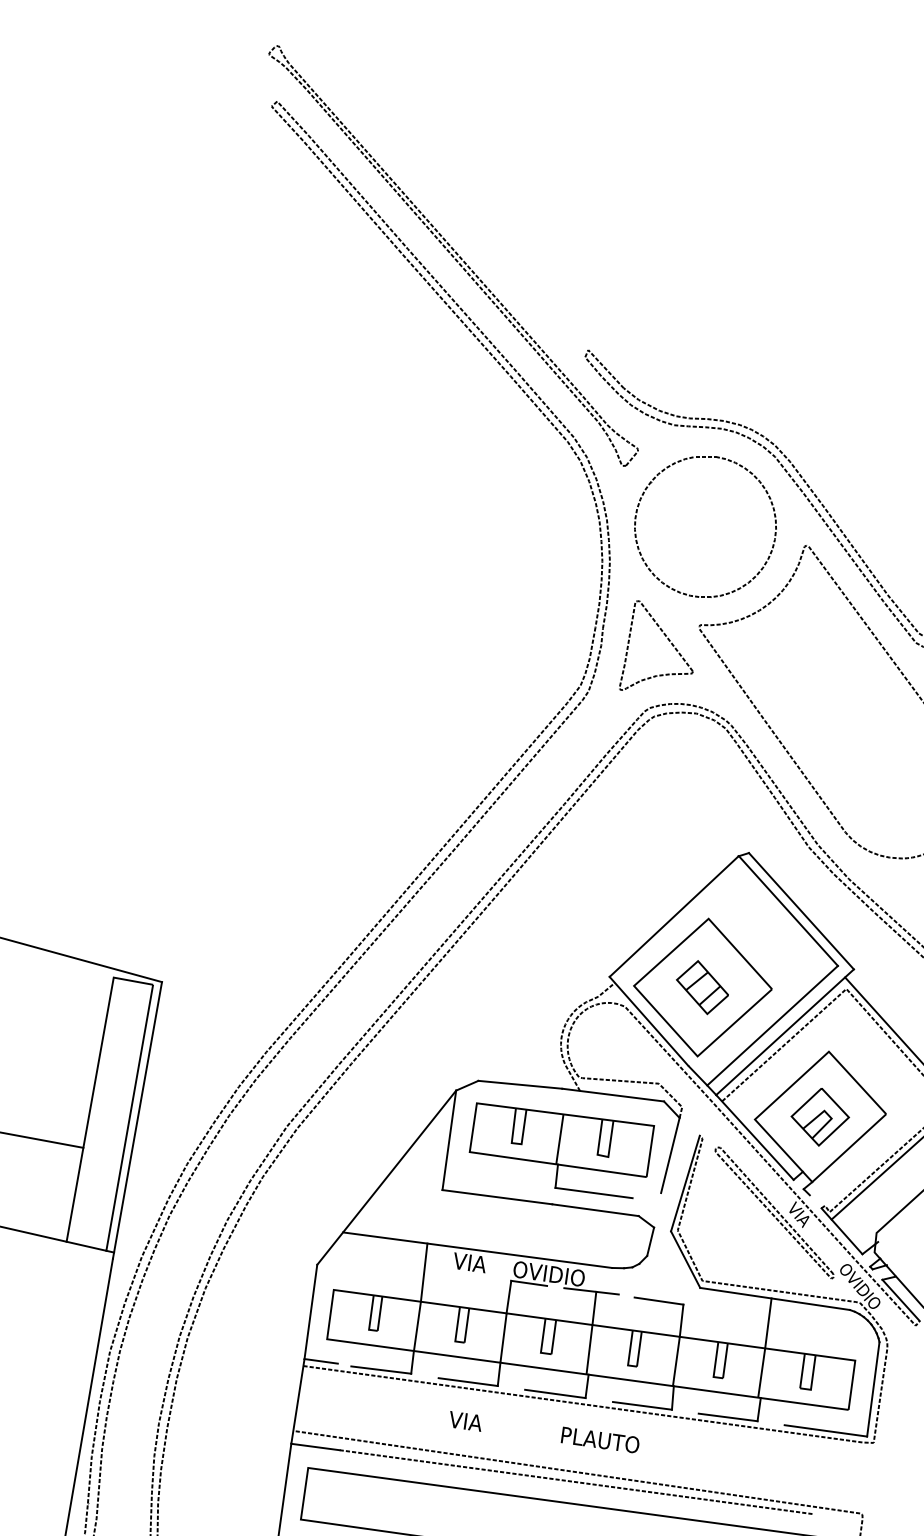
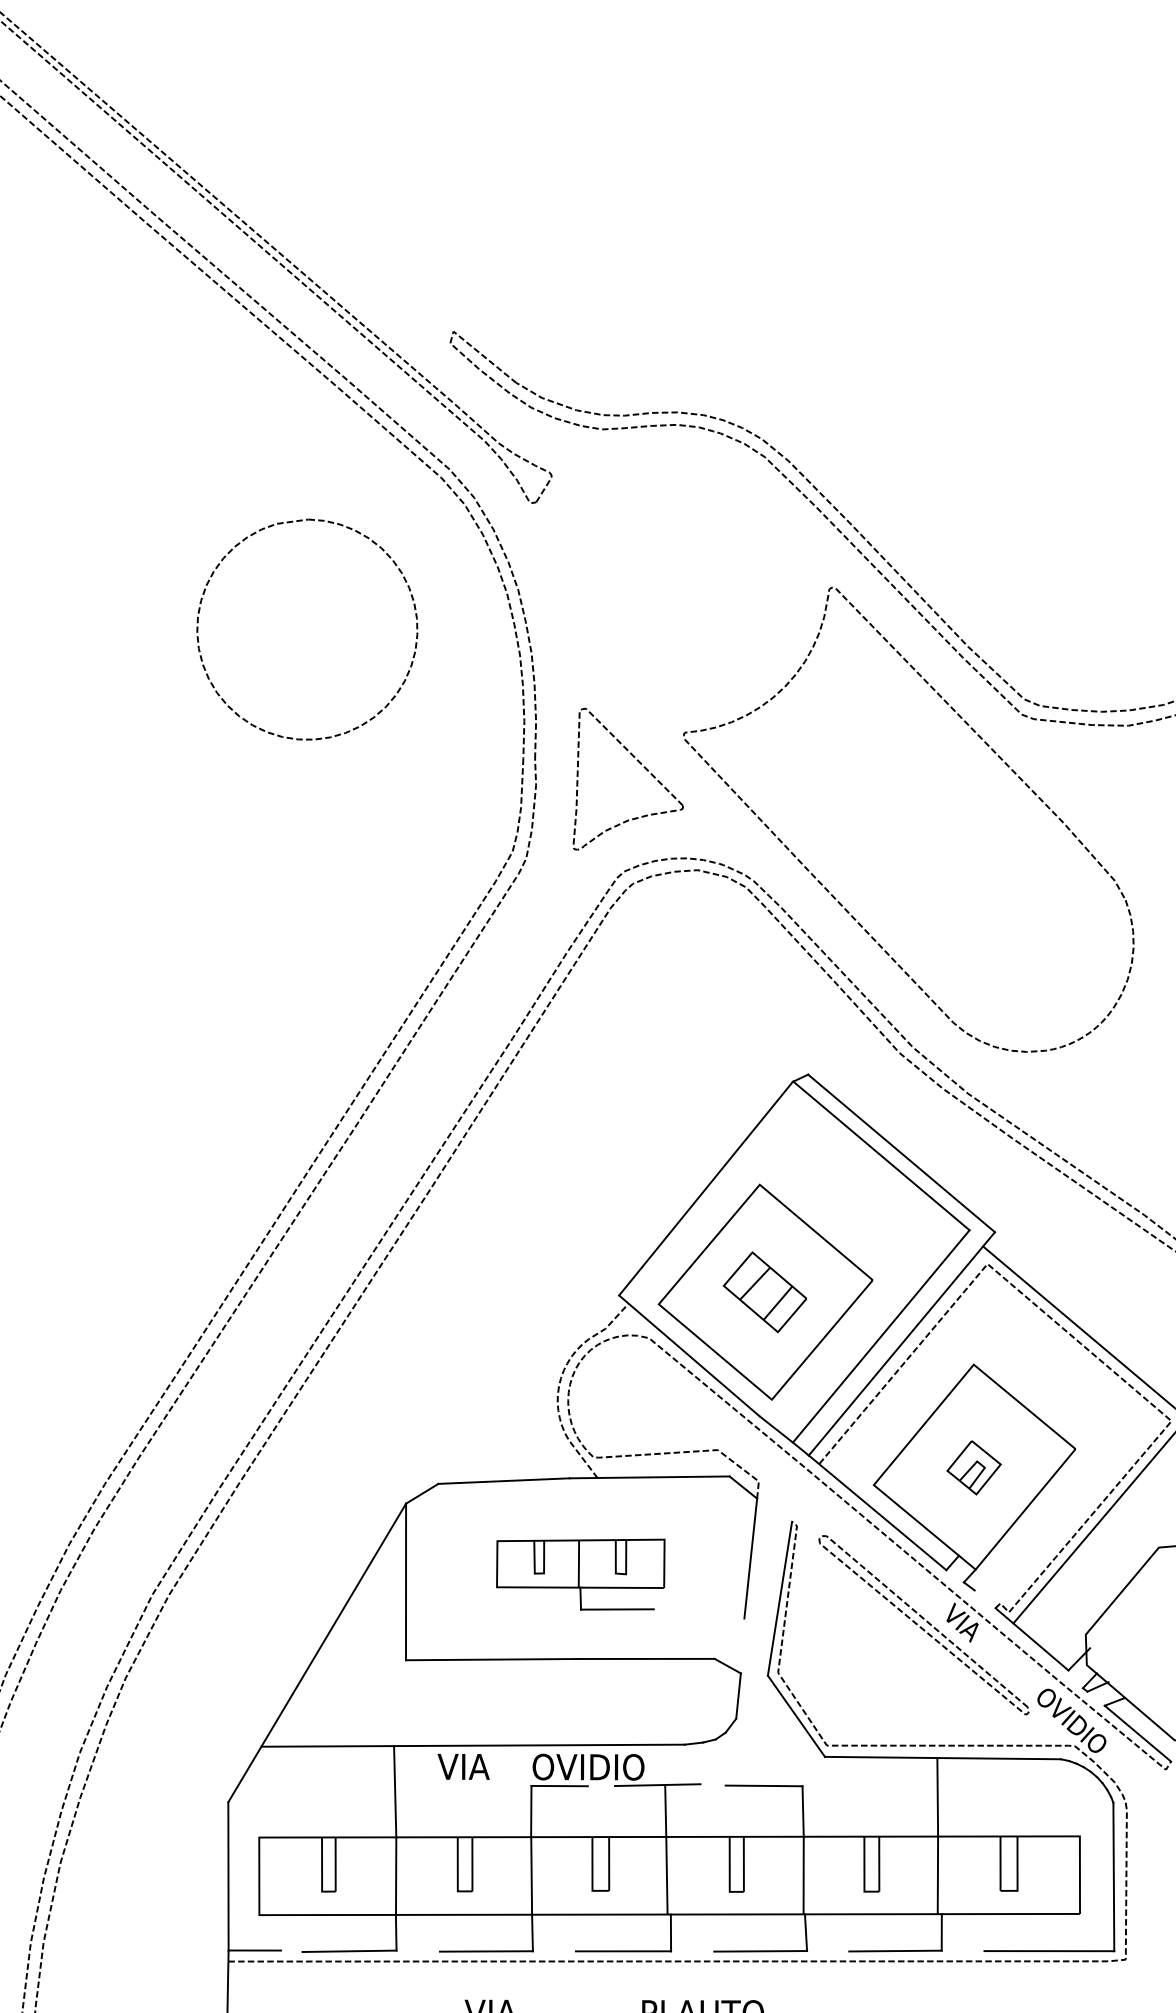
part: (673, 465) -> (244, 541), moved
part: (819, 1117) -> (973, 1468), size x0.6
part: (561, 1150) -> (581, 1573), size x0.6

